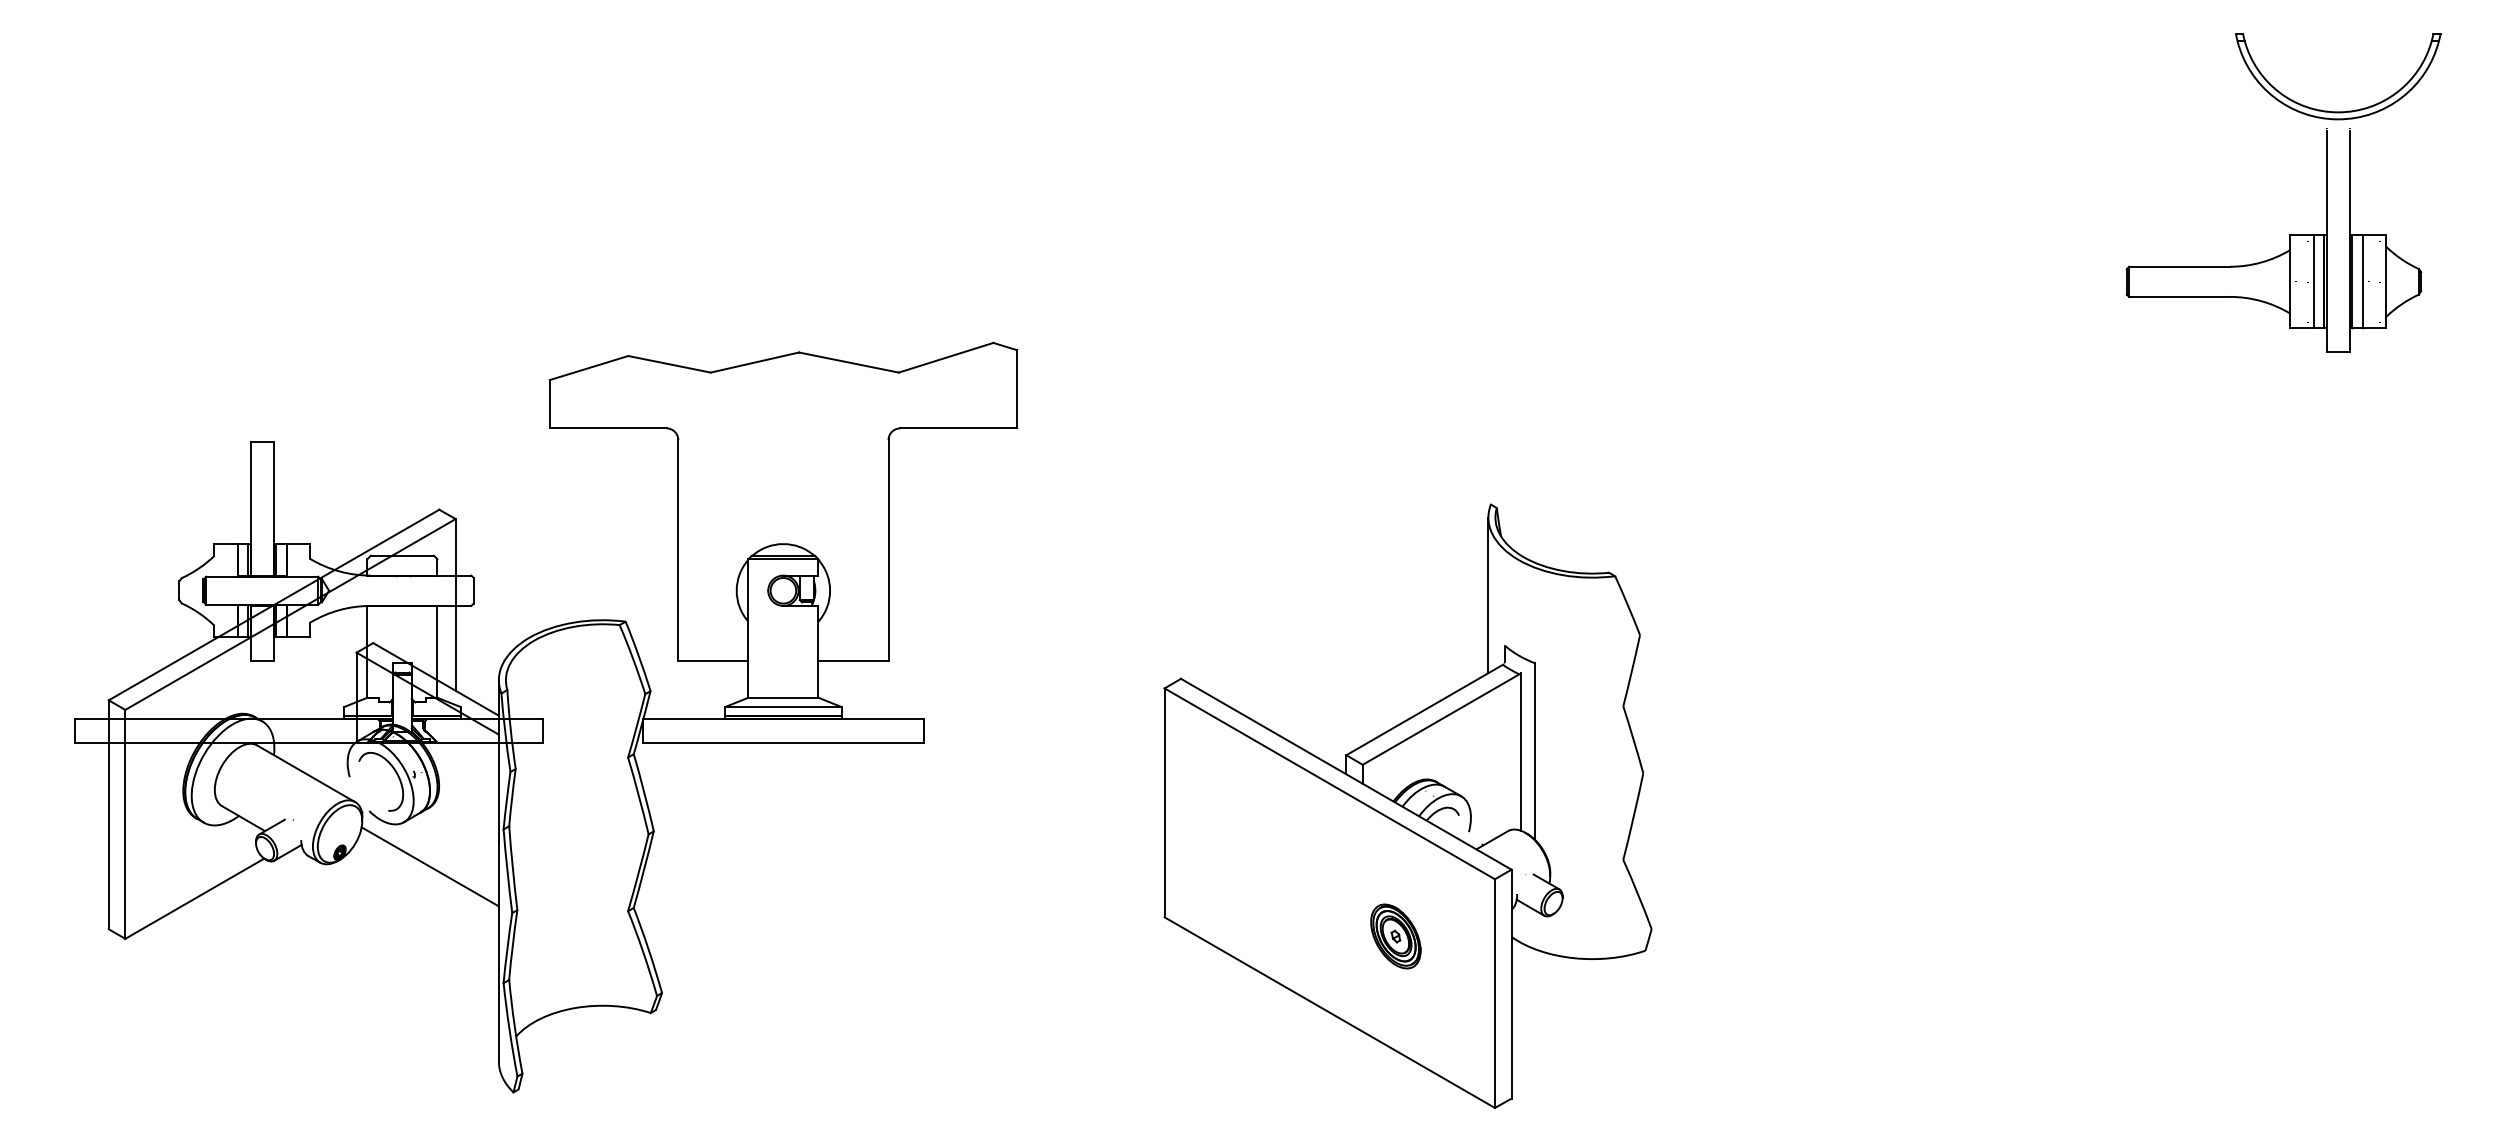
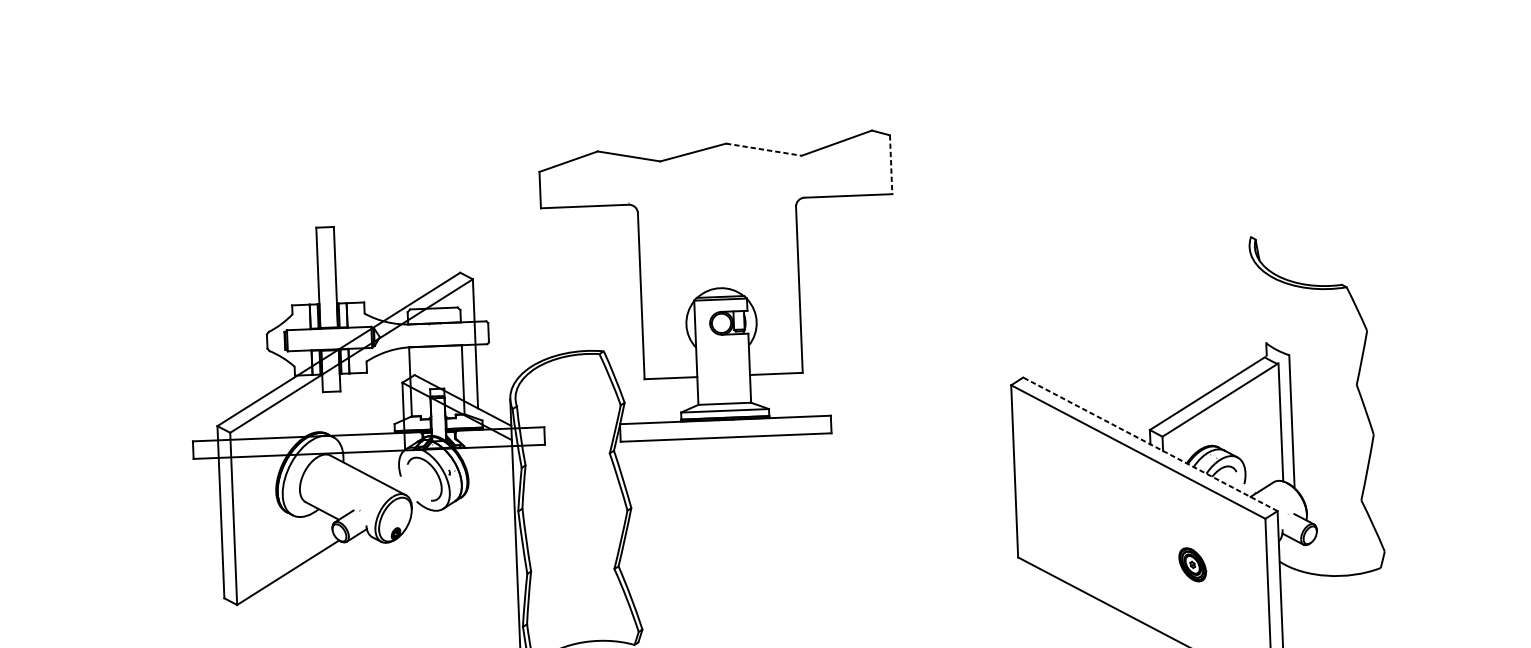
line: (848, 362) -> (763, 149), solid -> dashed
line: (1017, 389) -> (891, 164), solid -> dashed
line: (1488, 595) -> (1251, 305), removed
line: (1346, 774) -> (1150, 444), solid -> dashed
line: (429, 866) -> (463, 541), removed
part: (1395, 936) -> (1192, 564), size x0.7

